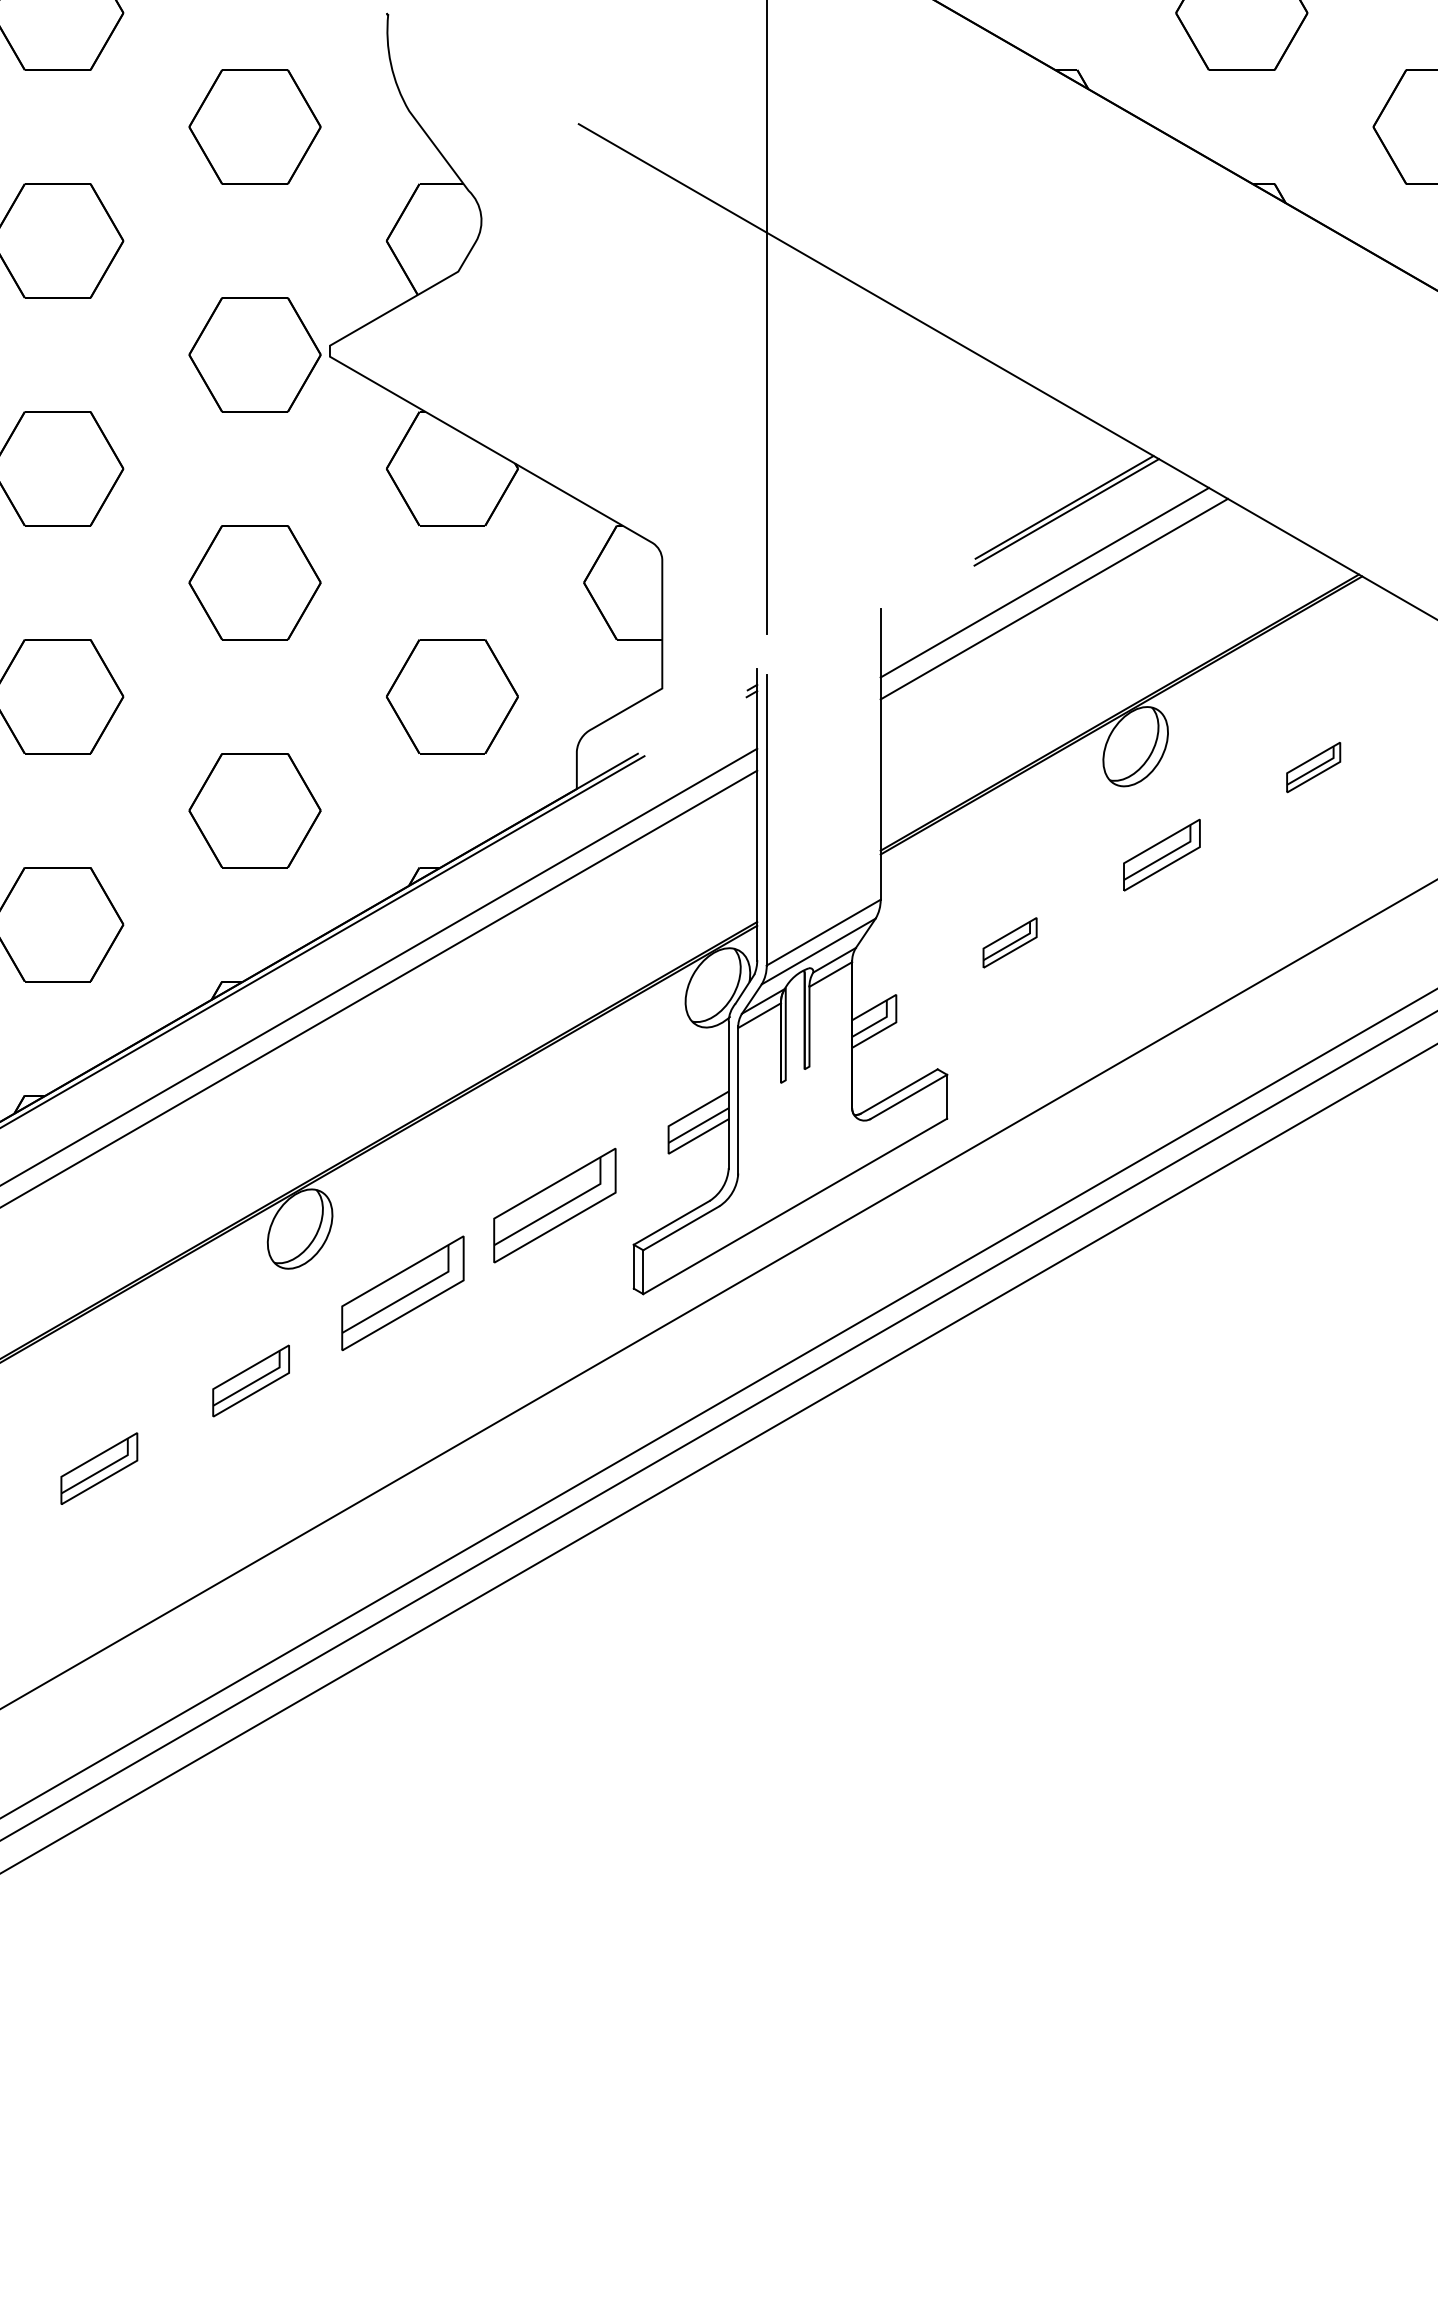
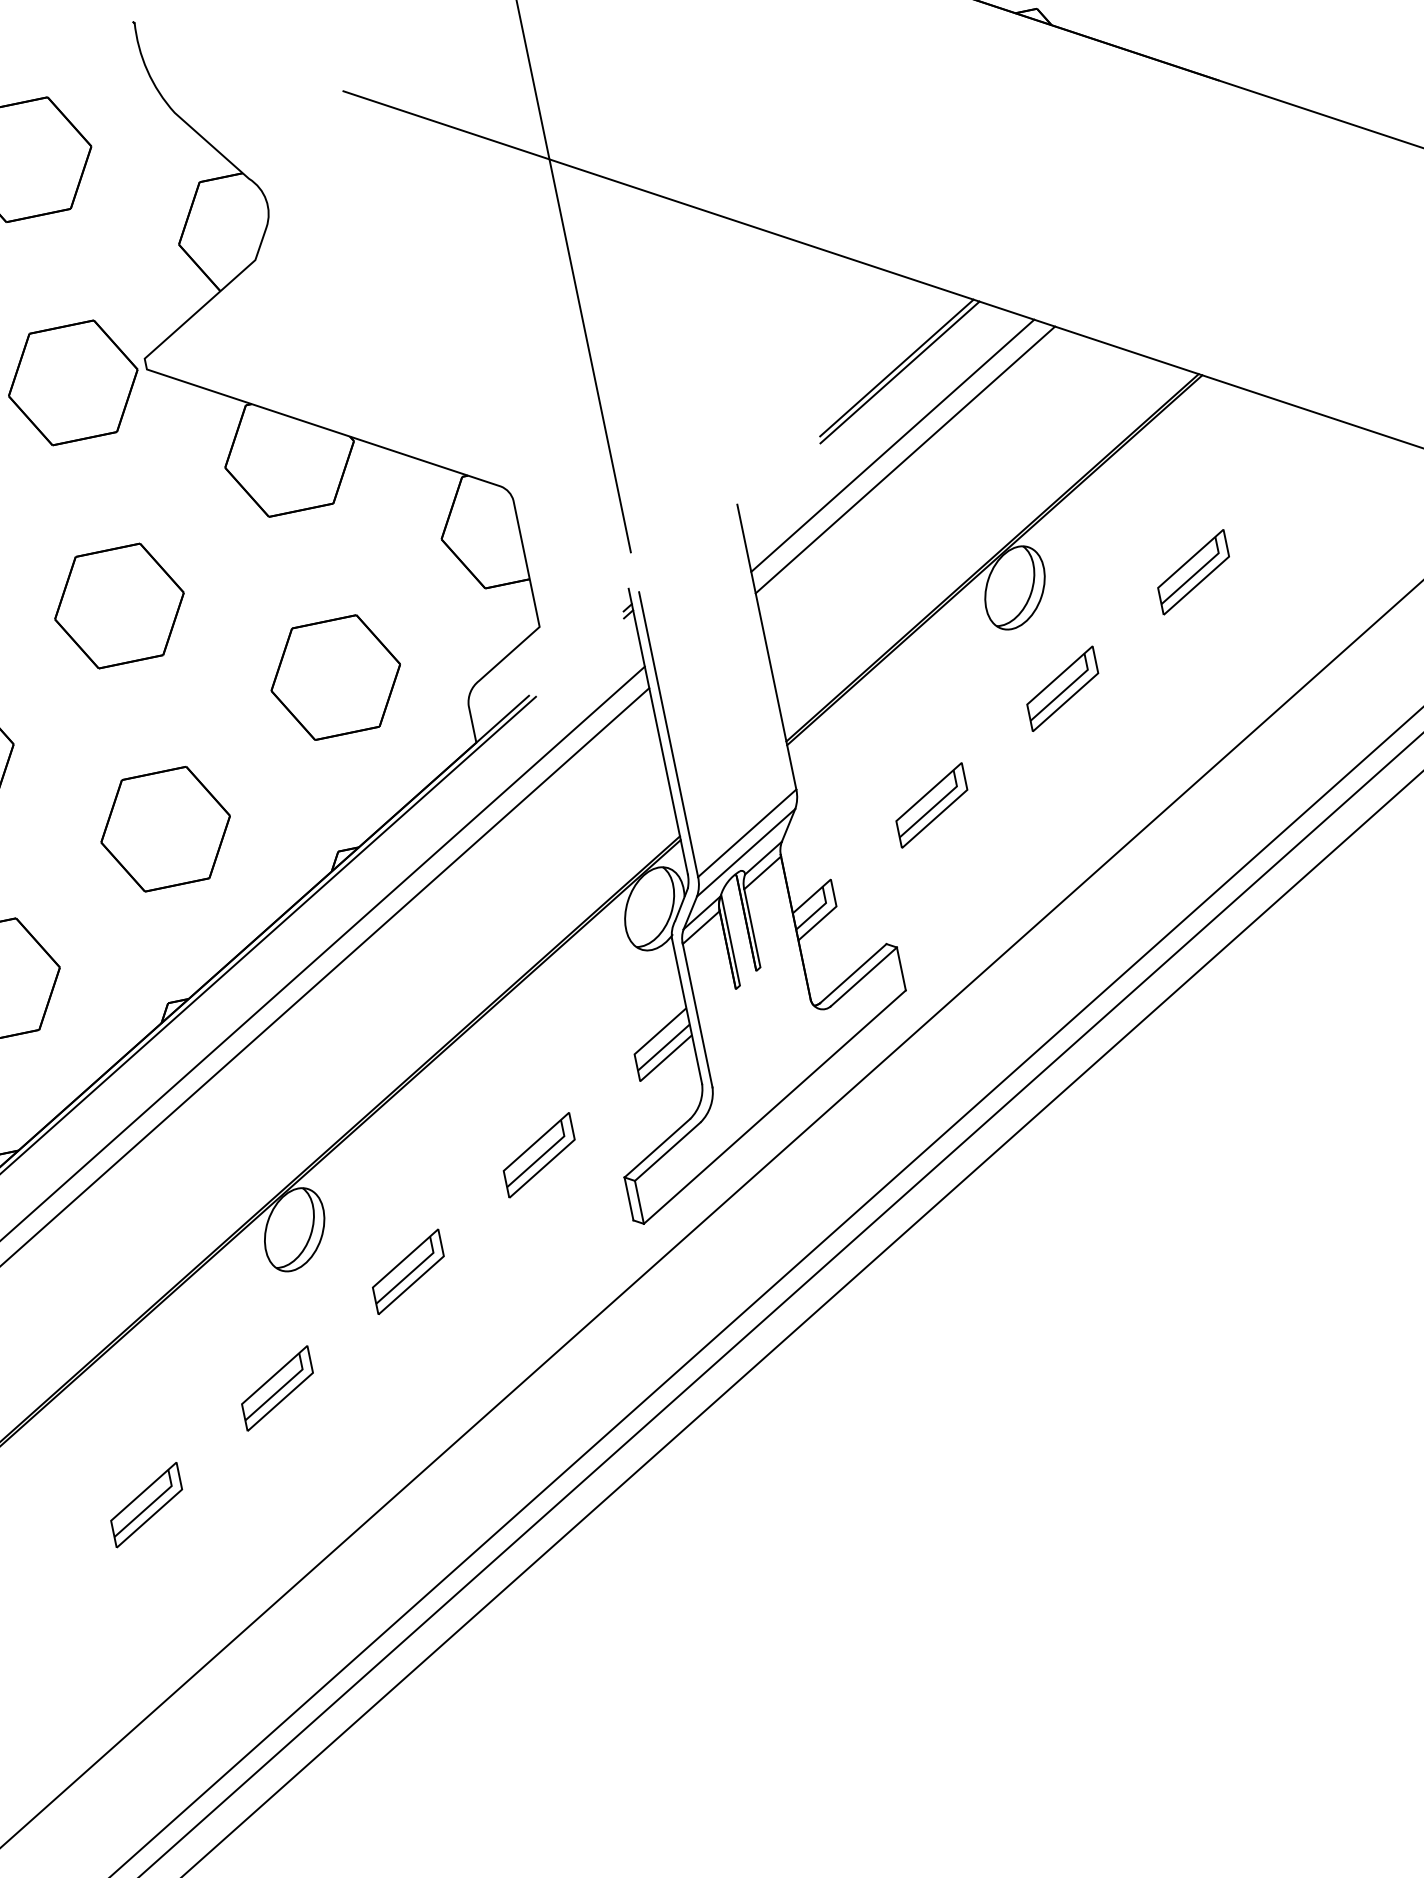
part: (1313, 767) -> (1193, 572), size x1.43
part: (1009, 942) -> (931, 805), size x1.43
part: (554, 1205) -> (538, 1155), size x0.62
part: (402, 1293) -> (407, 1272), size x0.62

